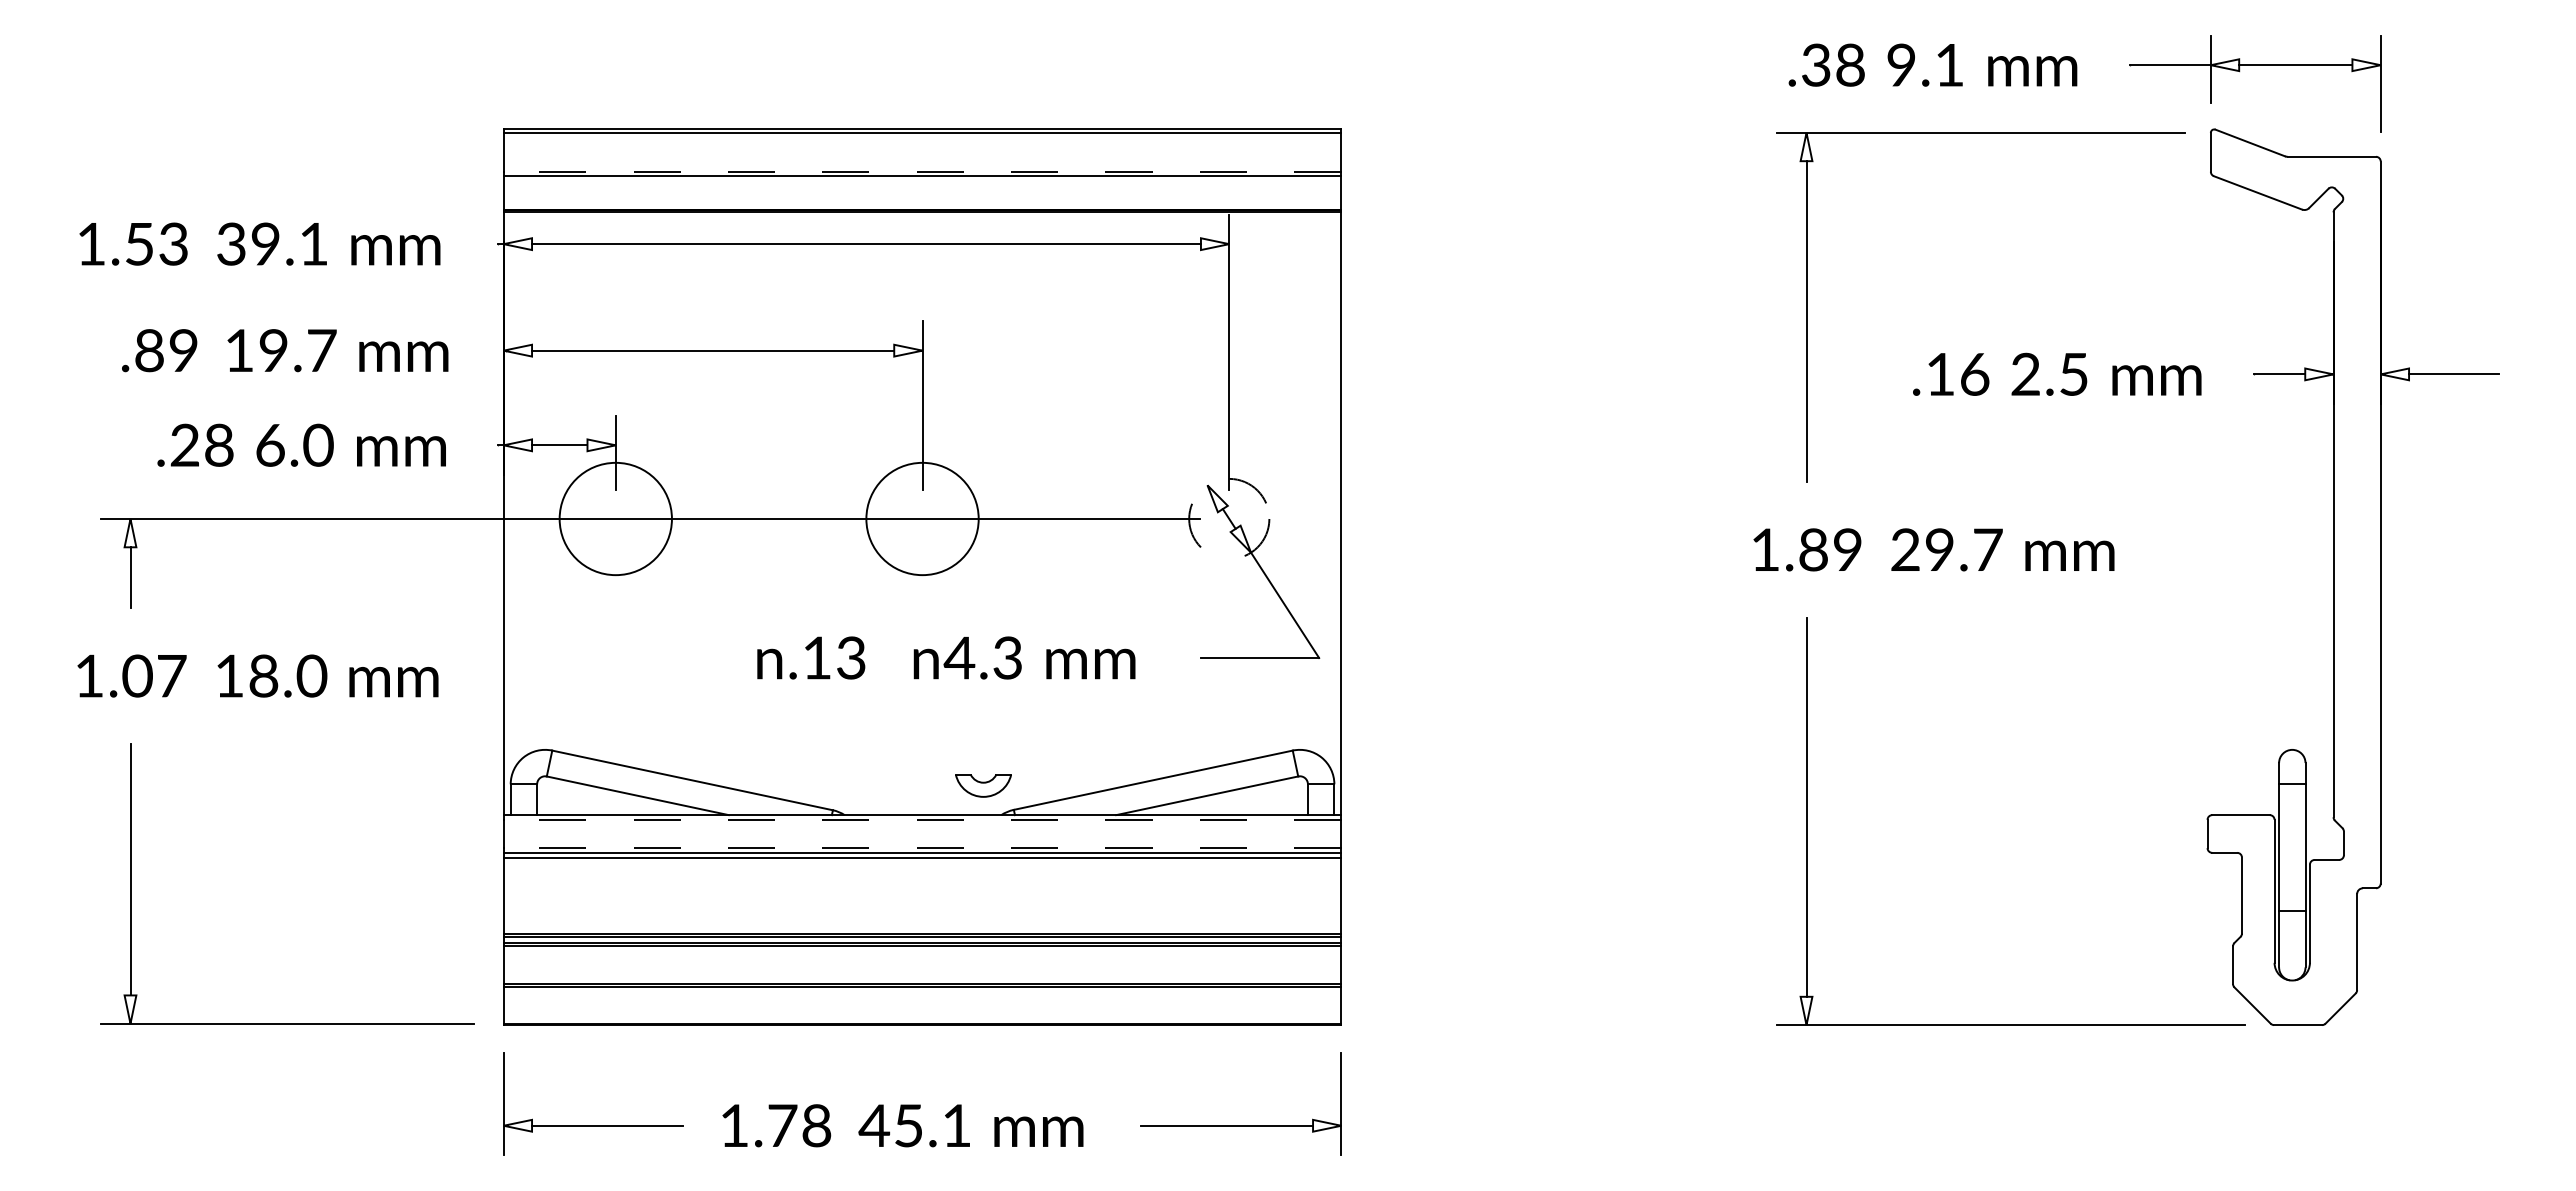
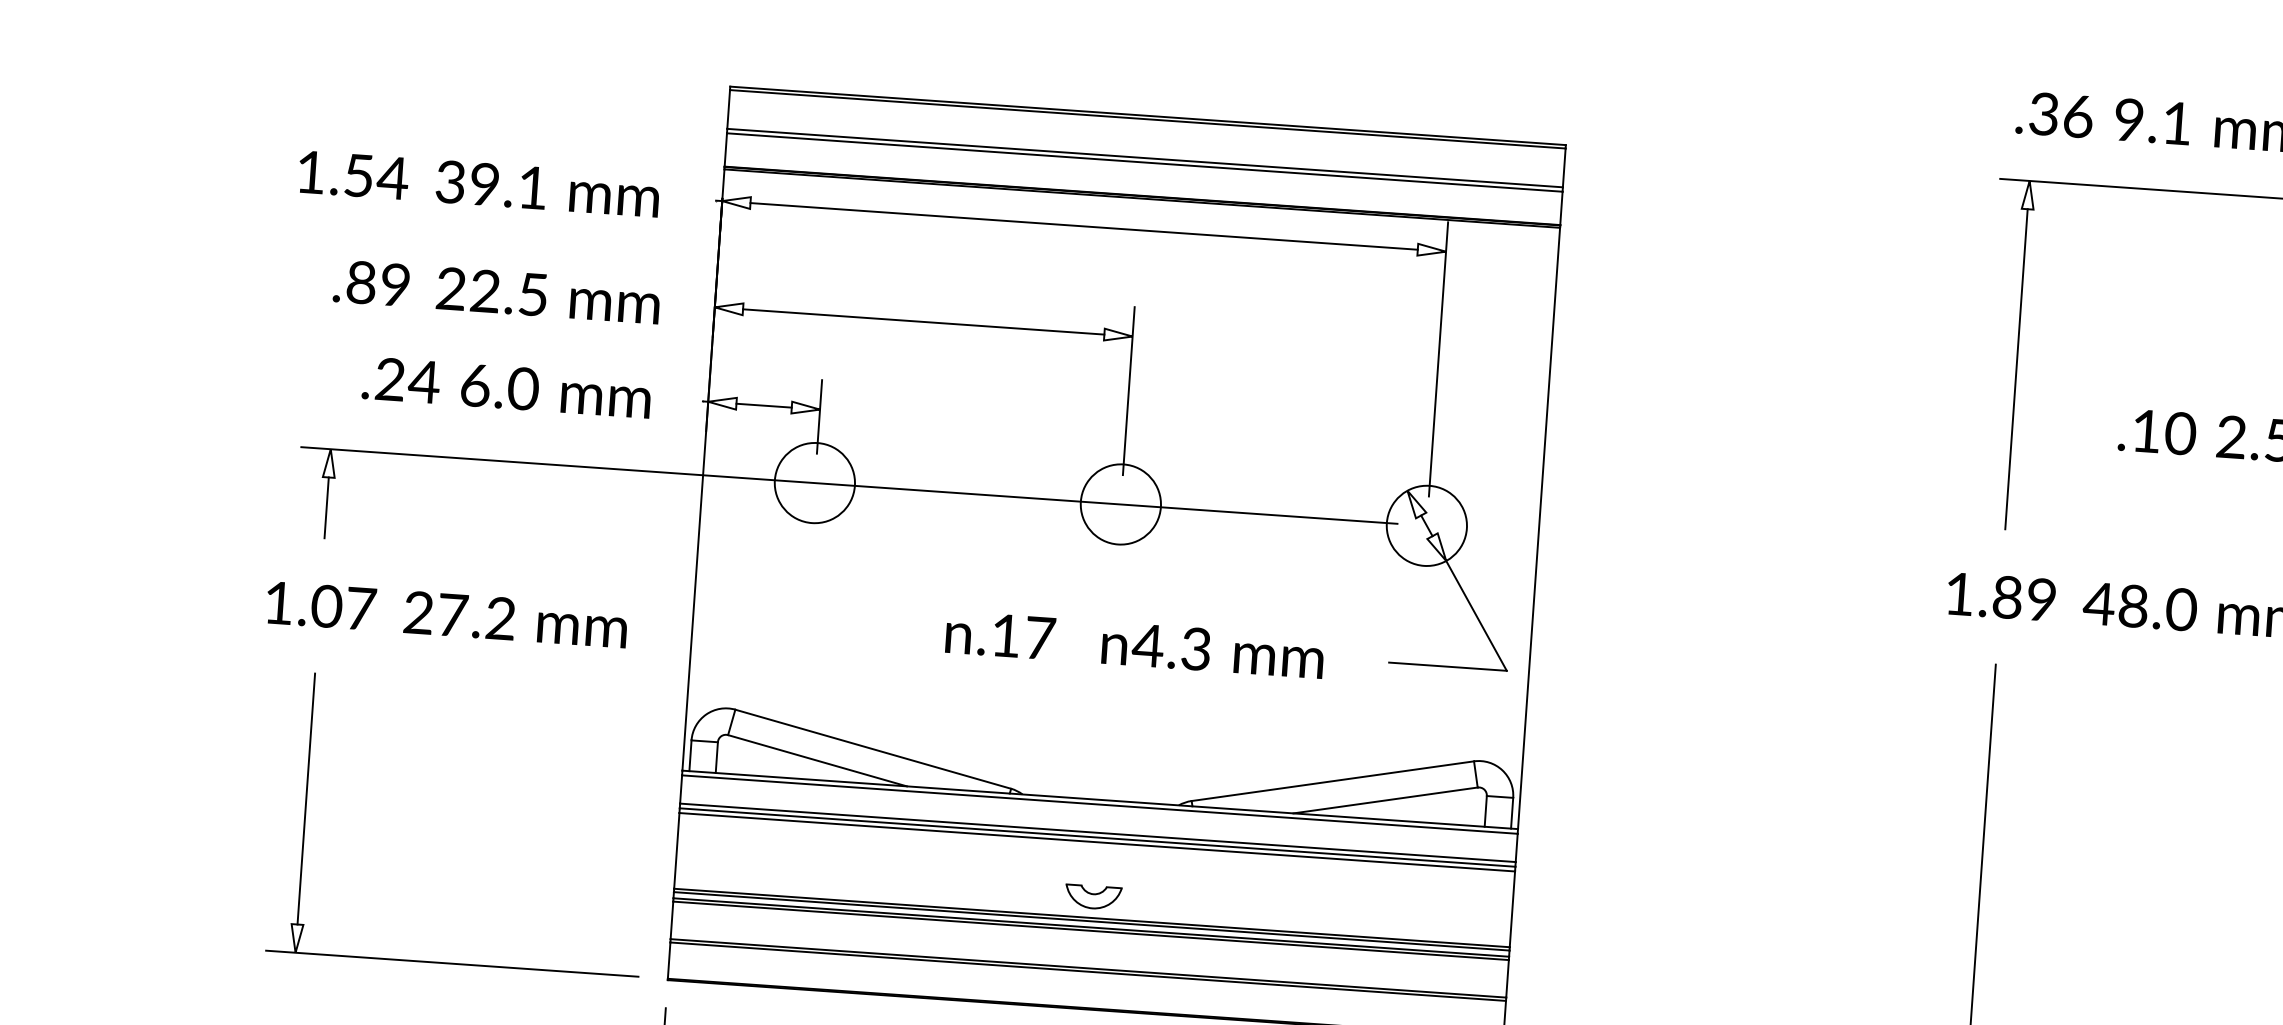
text: (1850, 64) -> (2078, 115), .38 -> .36
line: (922, 171) -> (1145, 157), dashed -> solid
text: (173, 243) -> (392, 177), 1.53 -> 1.54
text: (280, 350) -> (492, 291), 19.7 -> 22.5
text: (1974, 373) -> (2180, 432), .16 -> .10
text: (218, 444) -> (423, 381), .28 -> .24
circle: (615, 518) -> (814, 482), size x0.71
circle: (922, 518) -> (1120, 503), size x0.71
circle: (1229, 518) -> (1427, 525), dashed -> solid
text: (1946, 549) -> (2140, 606), 29.7 -> 48.0
text: (851, 657) -> (1040, 637), .13 -> .17
text: (271, 675) -> (460, 615), 18.0 -> 27.2
part: (983, 785) -> (1093, 897), moved
line: (922, 819) -> (1099, 804), dashed -> solid
line: (922, 848) -> (1097, 833), dashed -> solid

